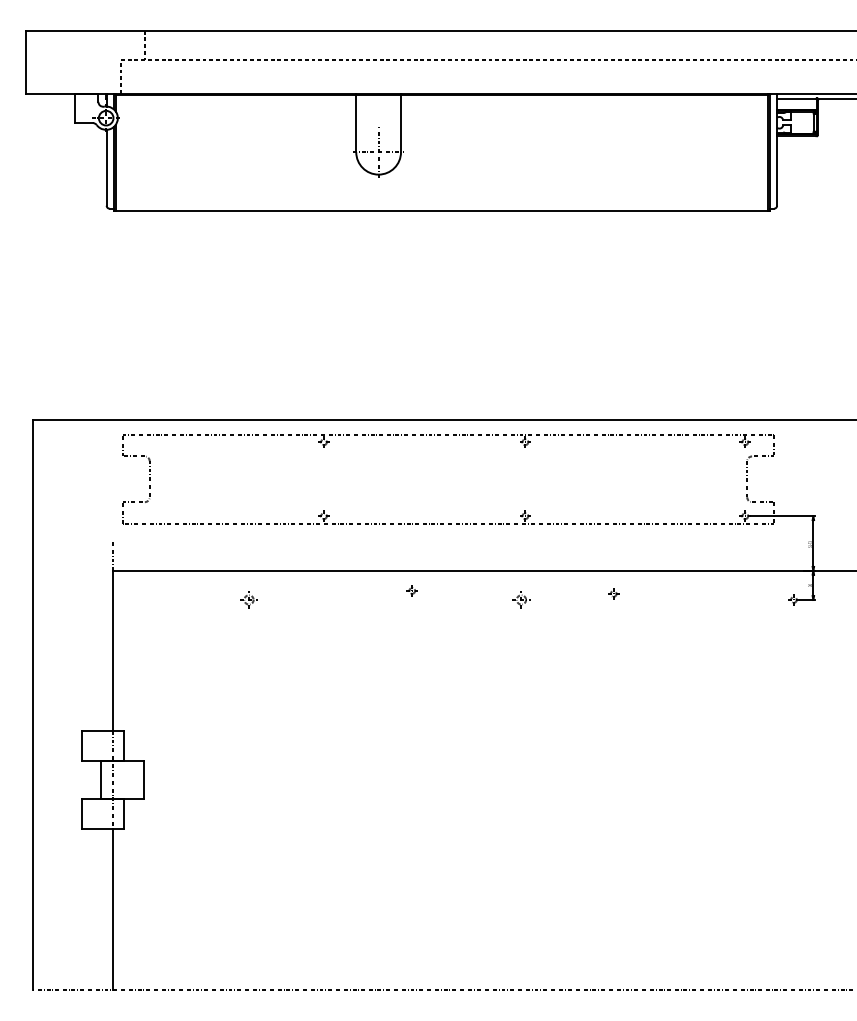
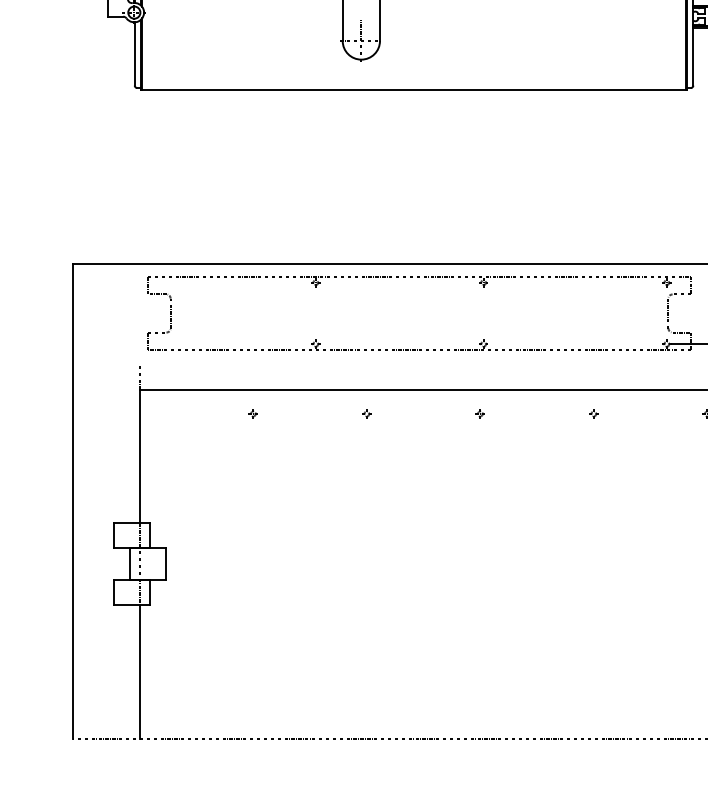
part: (411, 590) -> (366, 413), moved
part: (613, 593) -> (593, 413), moved
part: (248, 599) -> (252, 413), size x0.62
part: (521, 599) -> (480, 413), size x0.62

